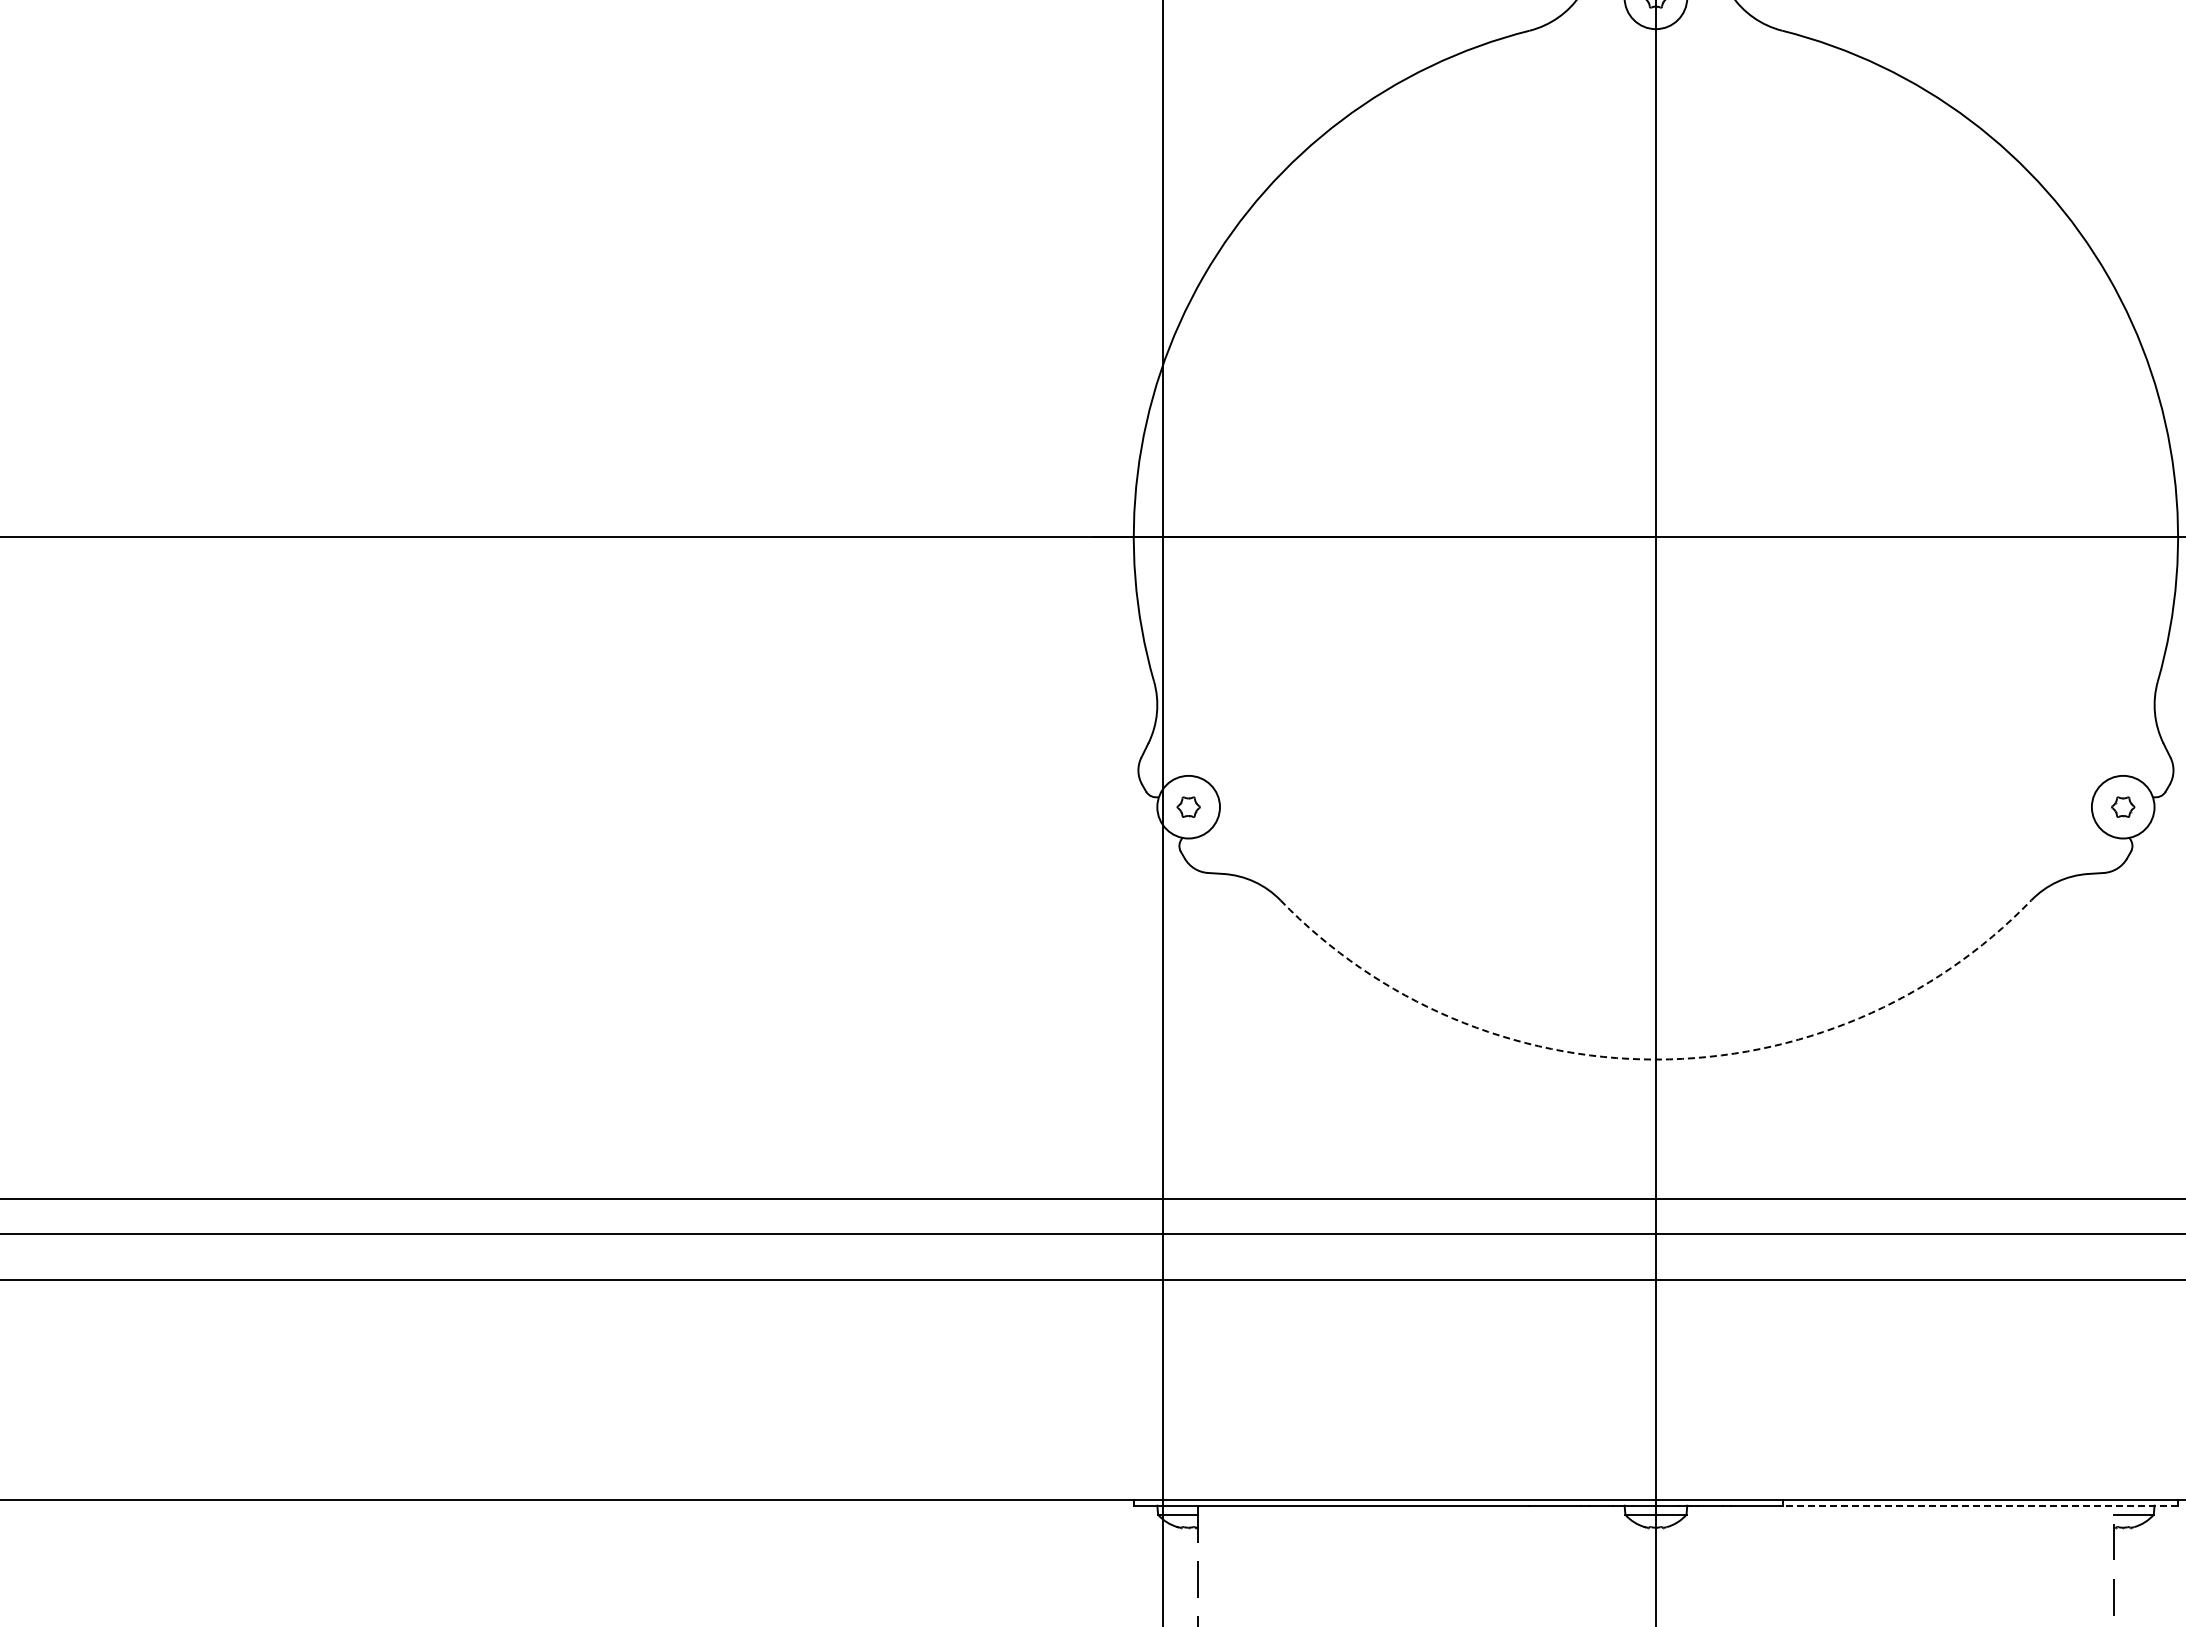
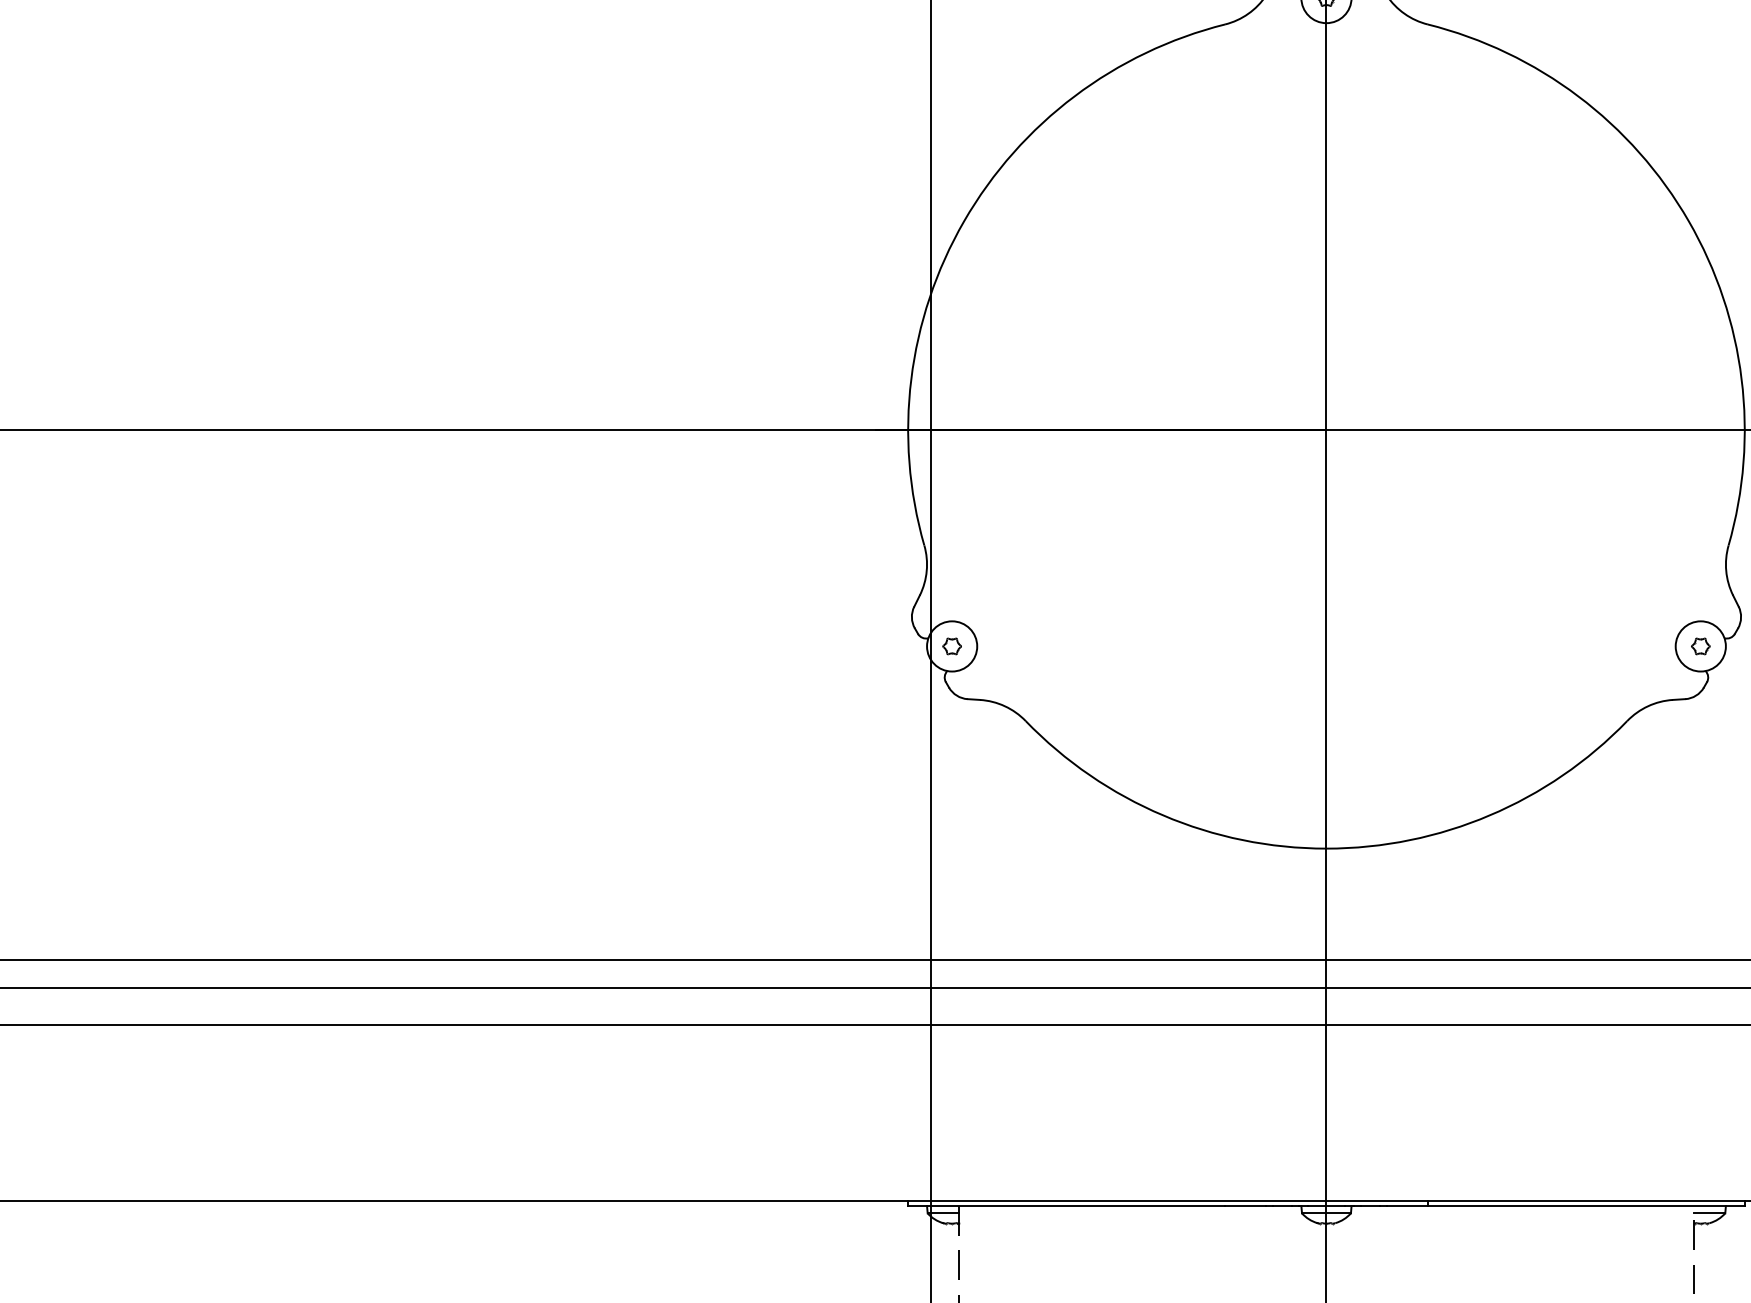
arc: (1655, 1059) -> (1326, 848), dashed -> solid
line: (1980, 1505) -> (1586, 1205), dashed -> solid

